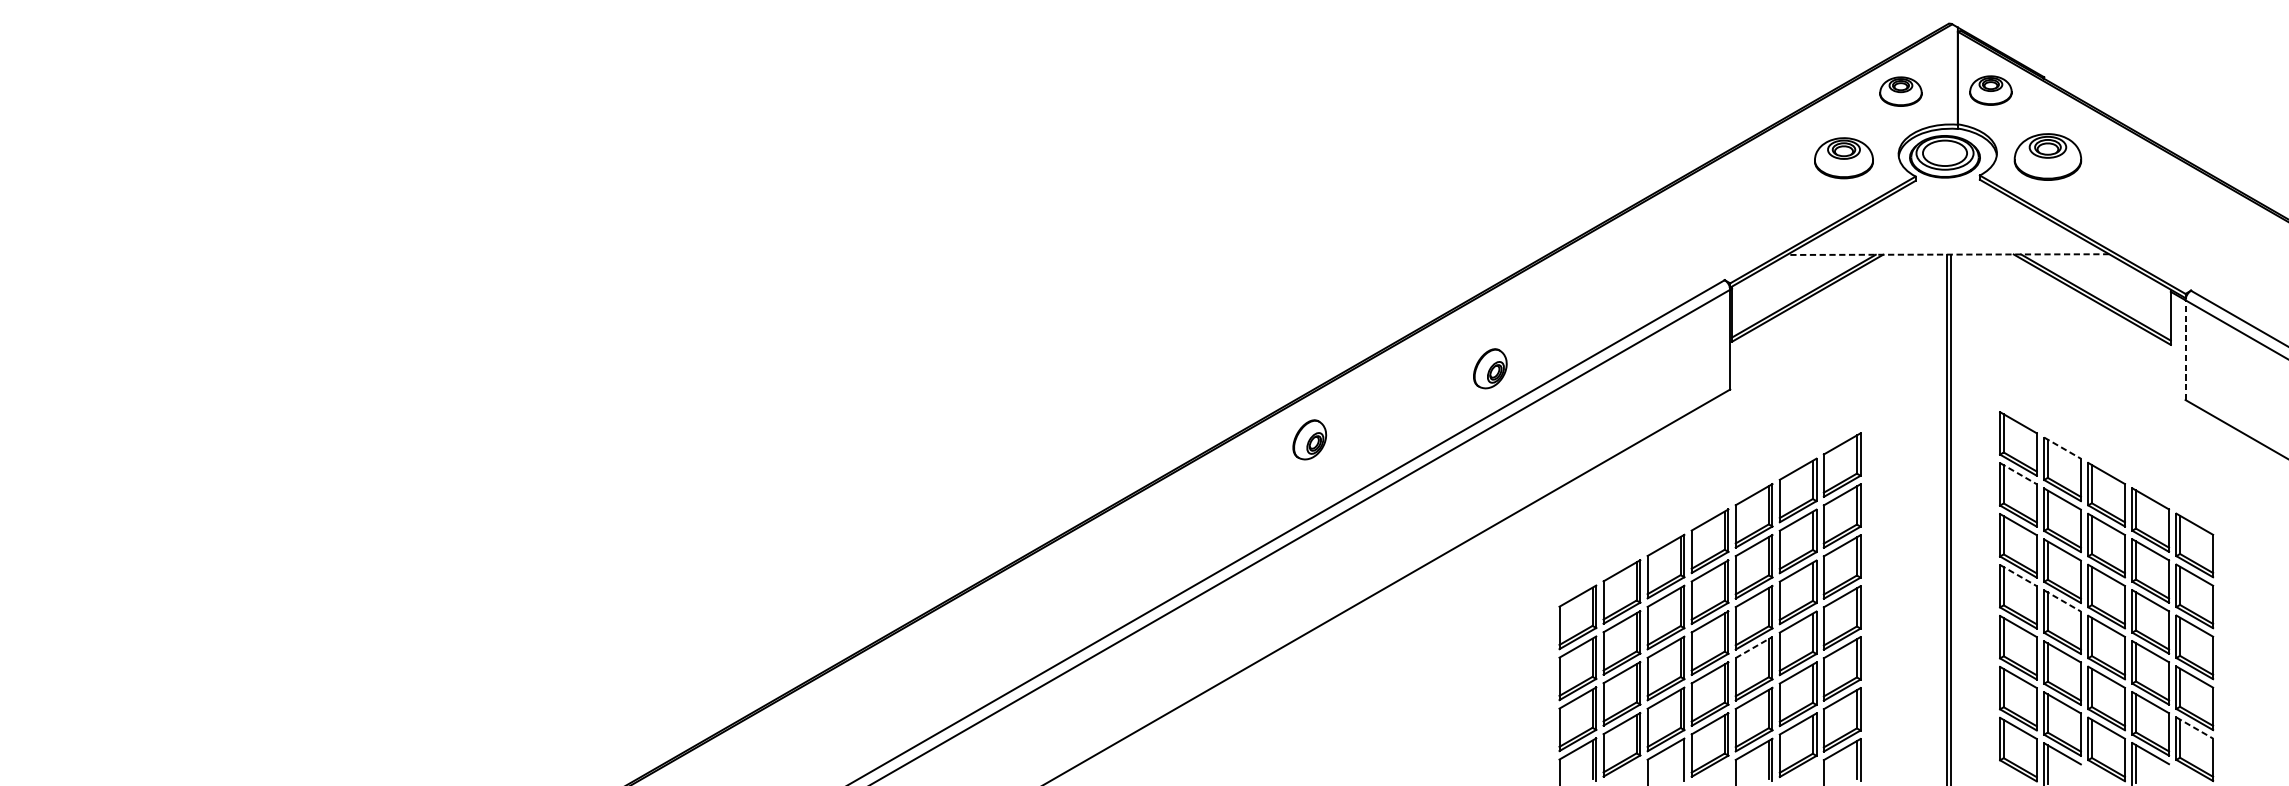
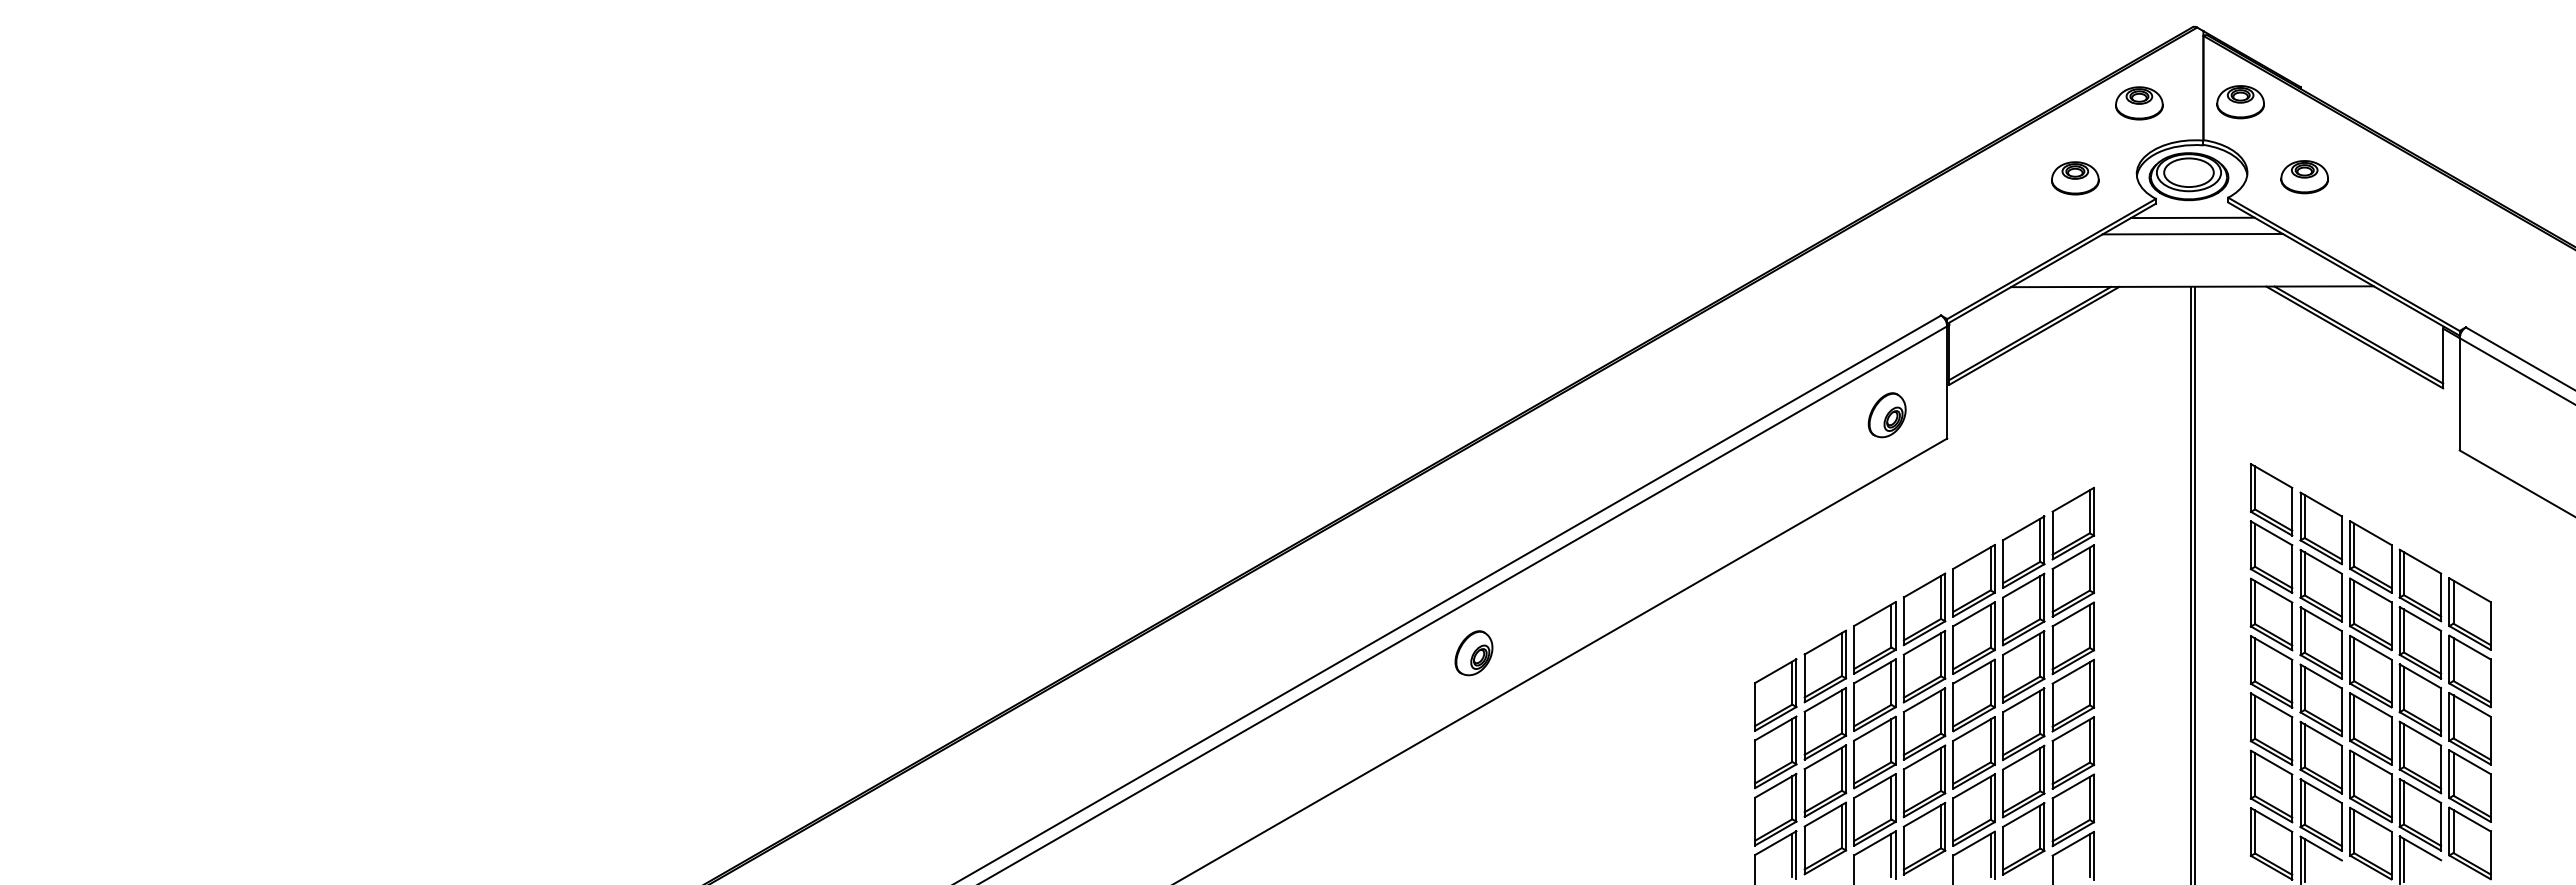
part: (2047, 157) -> (2304, 177), size x0.62
part: (1844, 158) -> (2075, 178), size x0.71
line: (1948, 193) -> (2192, 217), added
line: (1948, 207) -> (2192, 233), added
line: (1947, 254) -> (2191, 286), dashed -> solid
line: (2185, 349) -> (2459, 393), dashed -> solid
part: (1489, 369) -> (1886, 415), moved
part: (1309, 440) -> (1473, 653), moved
line: (2062, 448) -> (2321, 504), dashed -> solid
line: (2018, 473) -> (2271, 533), dashed -> solid
line: (2018, 575) -> (2271, 647), dashed -> solid
line: (2062, 600) -> (2321, 676), dashed -> solid
line: (1754, 647) -> (1974, 728), dashed -> solid
line: (2195, 727) -> (2470, 819), dashed -> solid
line: (1680, 759) -> (1891, 854), added

